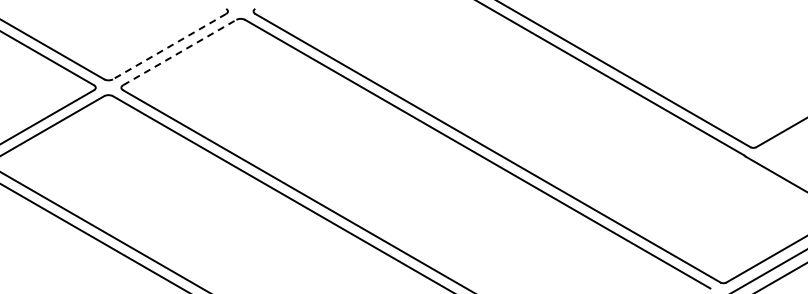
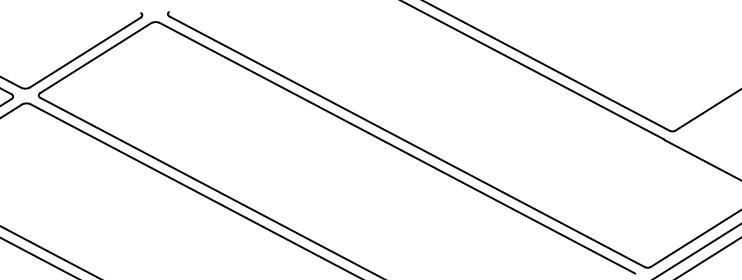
line: (169, 46) -> (85, 52), dashed -> solid
line: (180, 52) -> (96, 58), dashed -> solid

